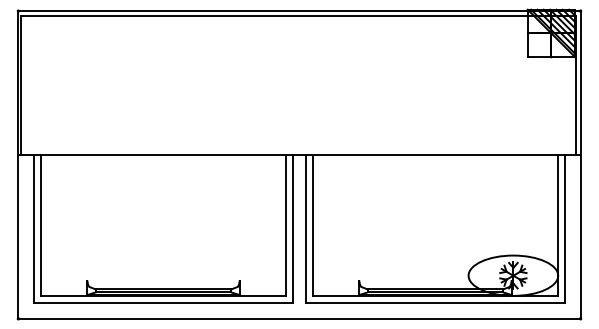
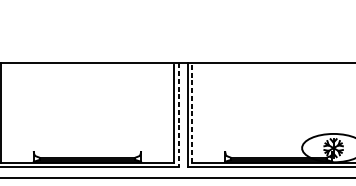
line: (312, 226) -> (192, 113), solid -> dashed
line: (293, 229) -> (178, 115), solid -> dashed

